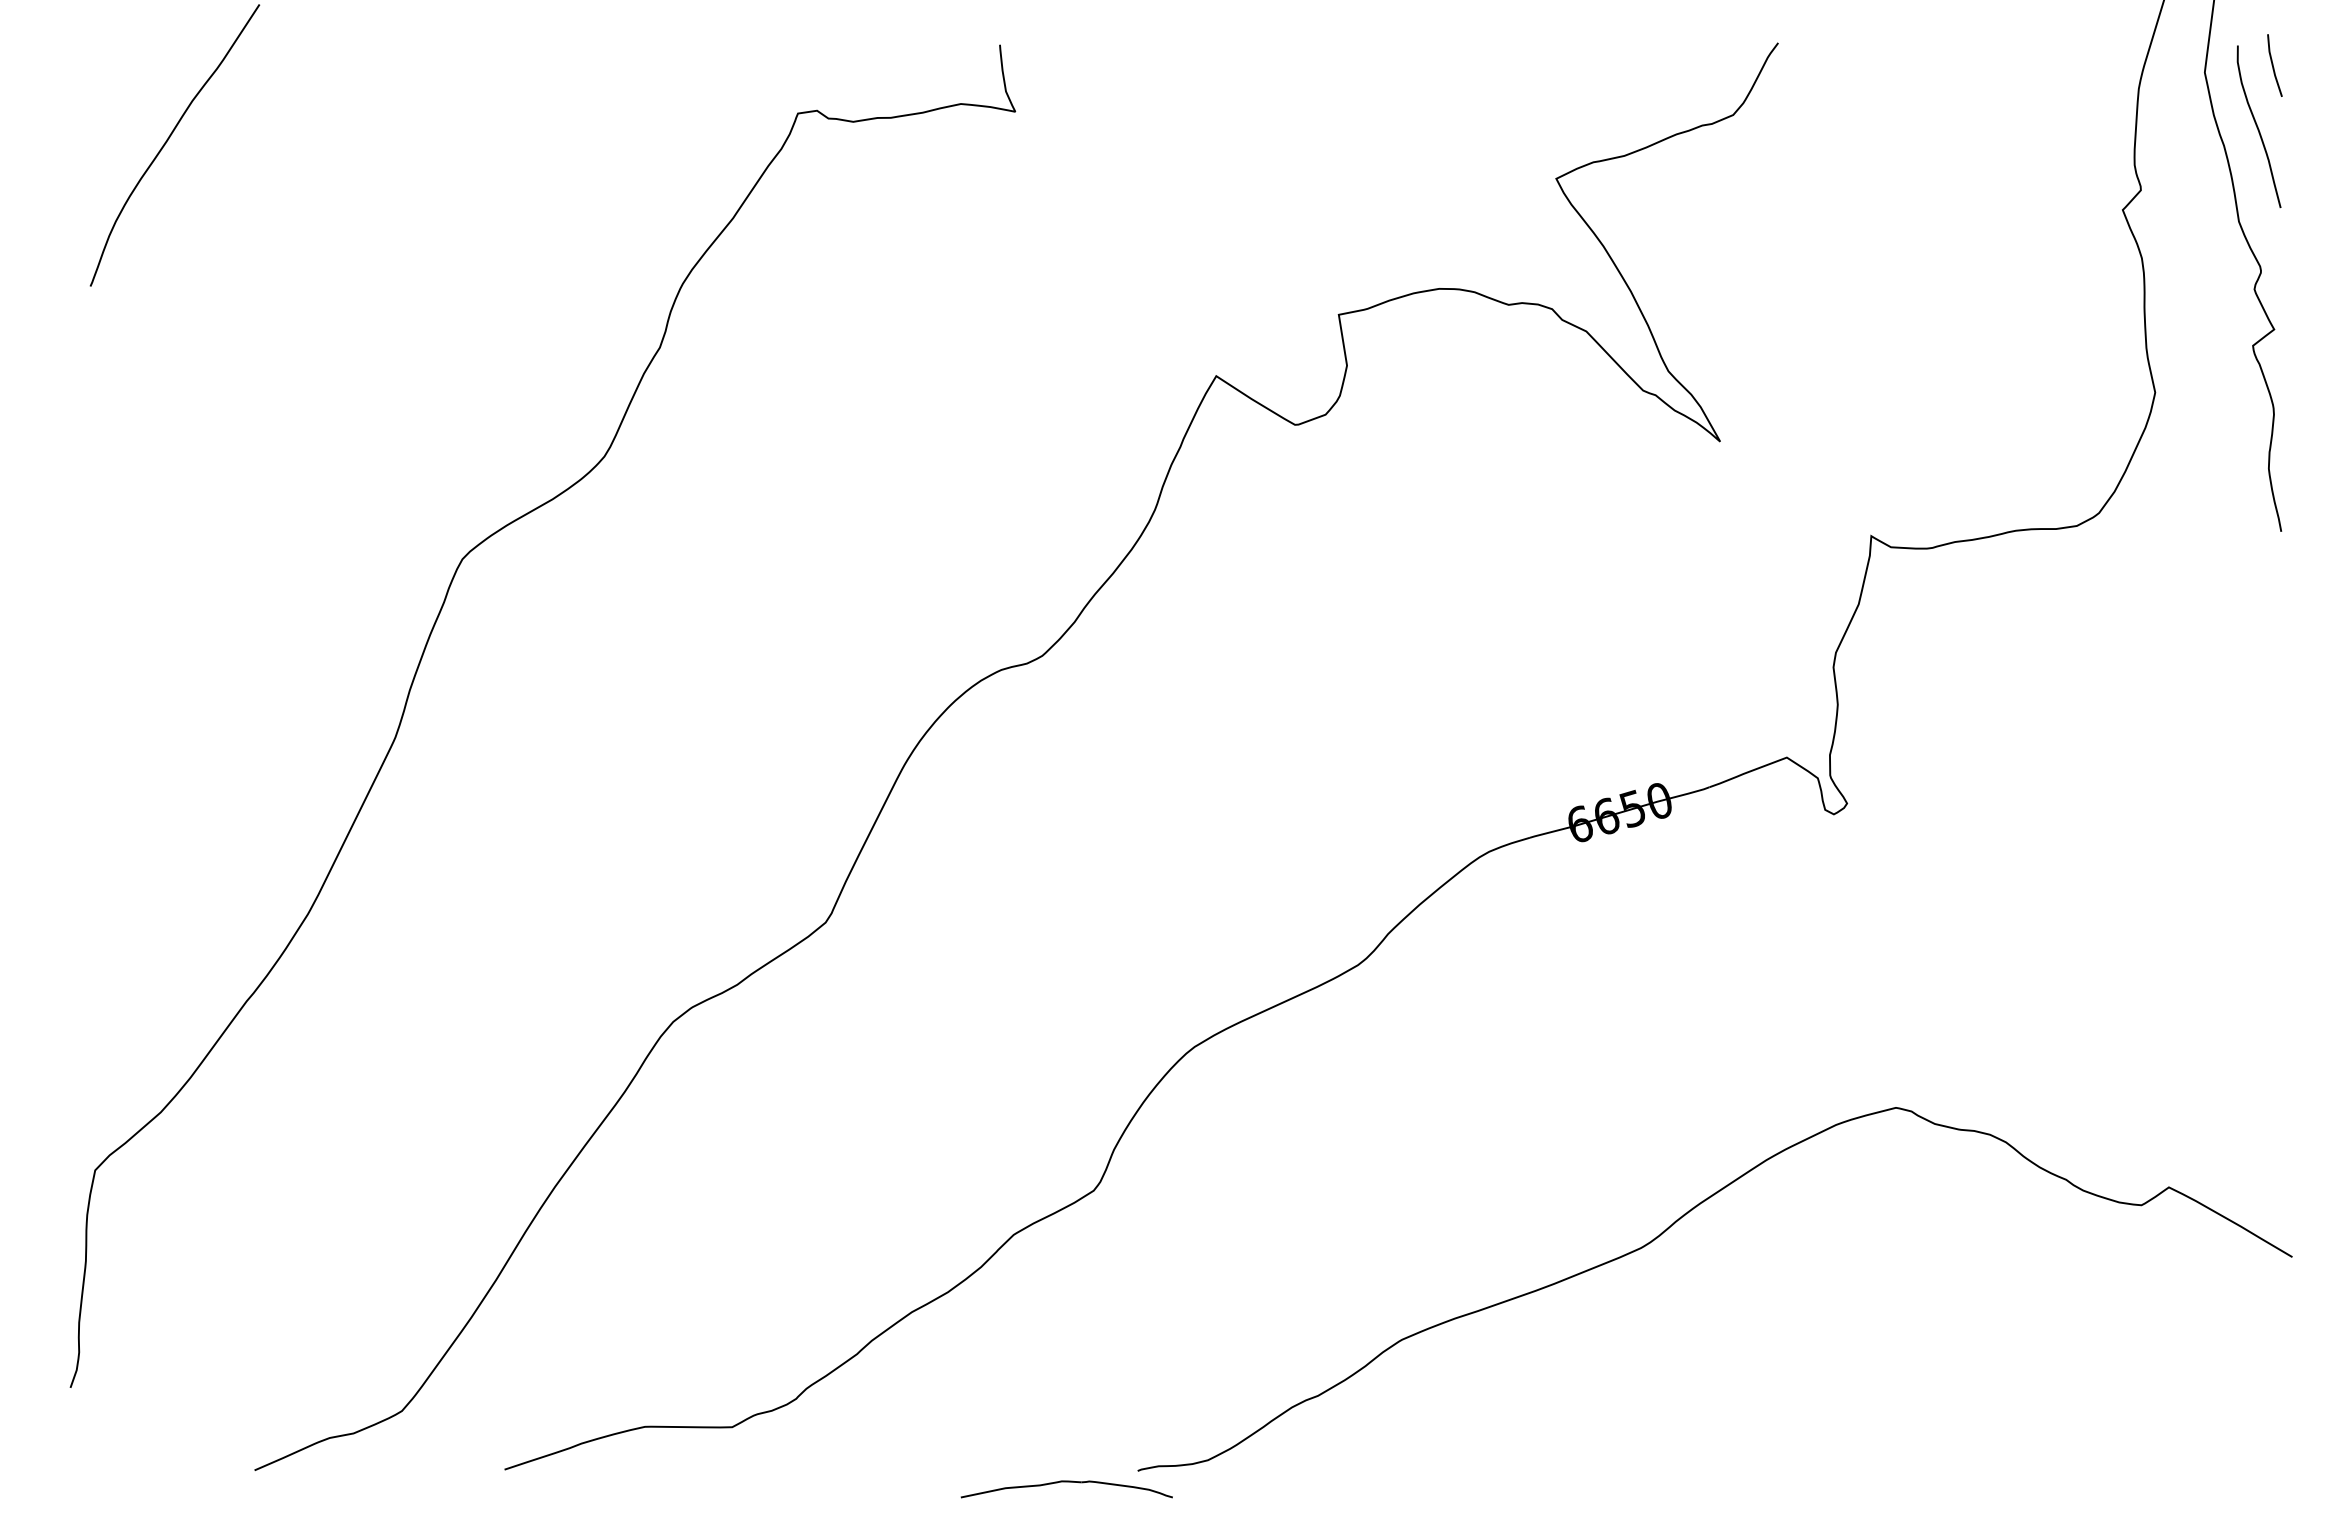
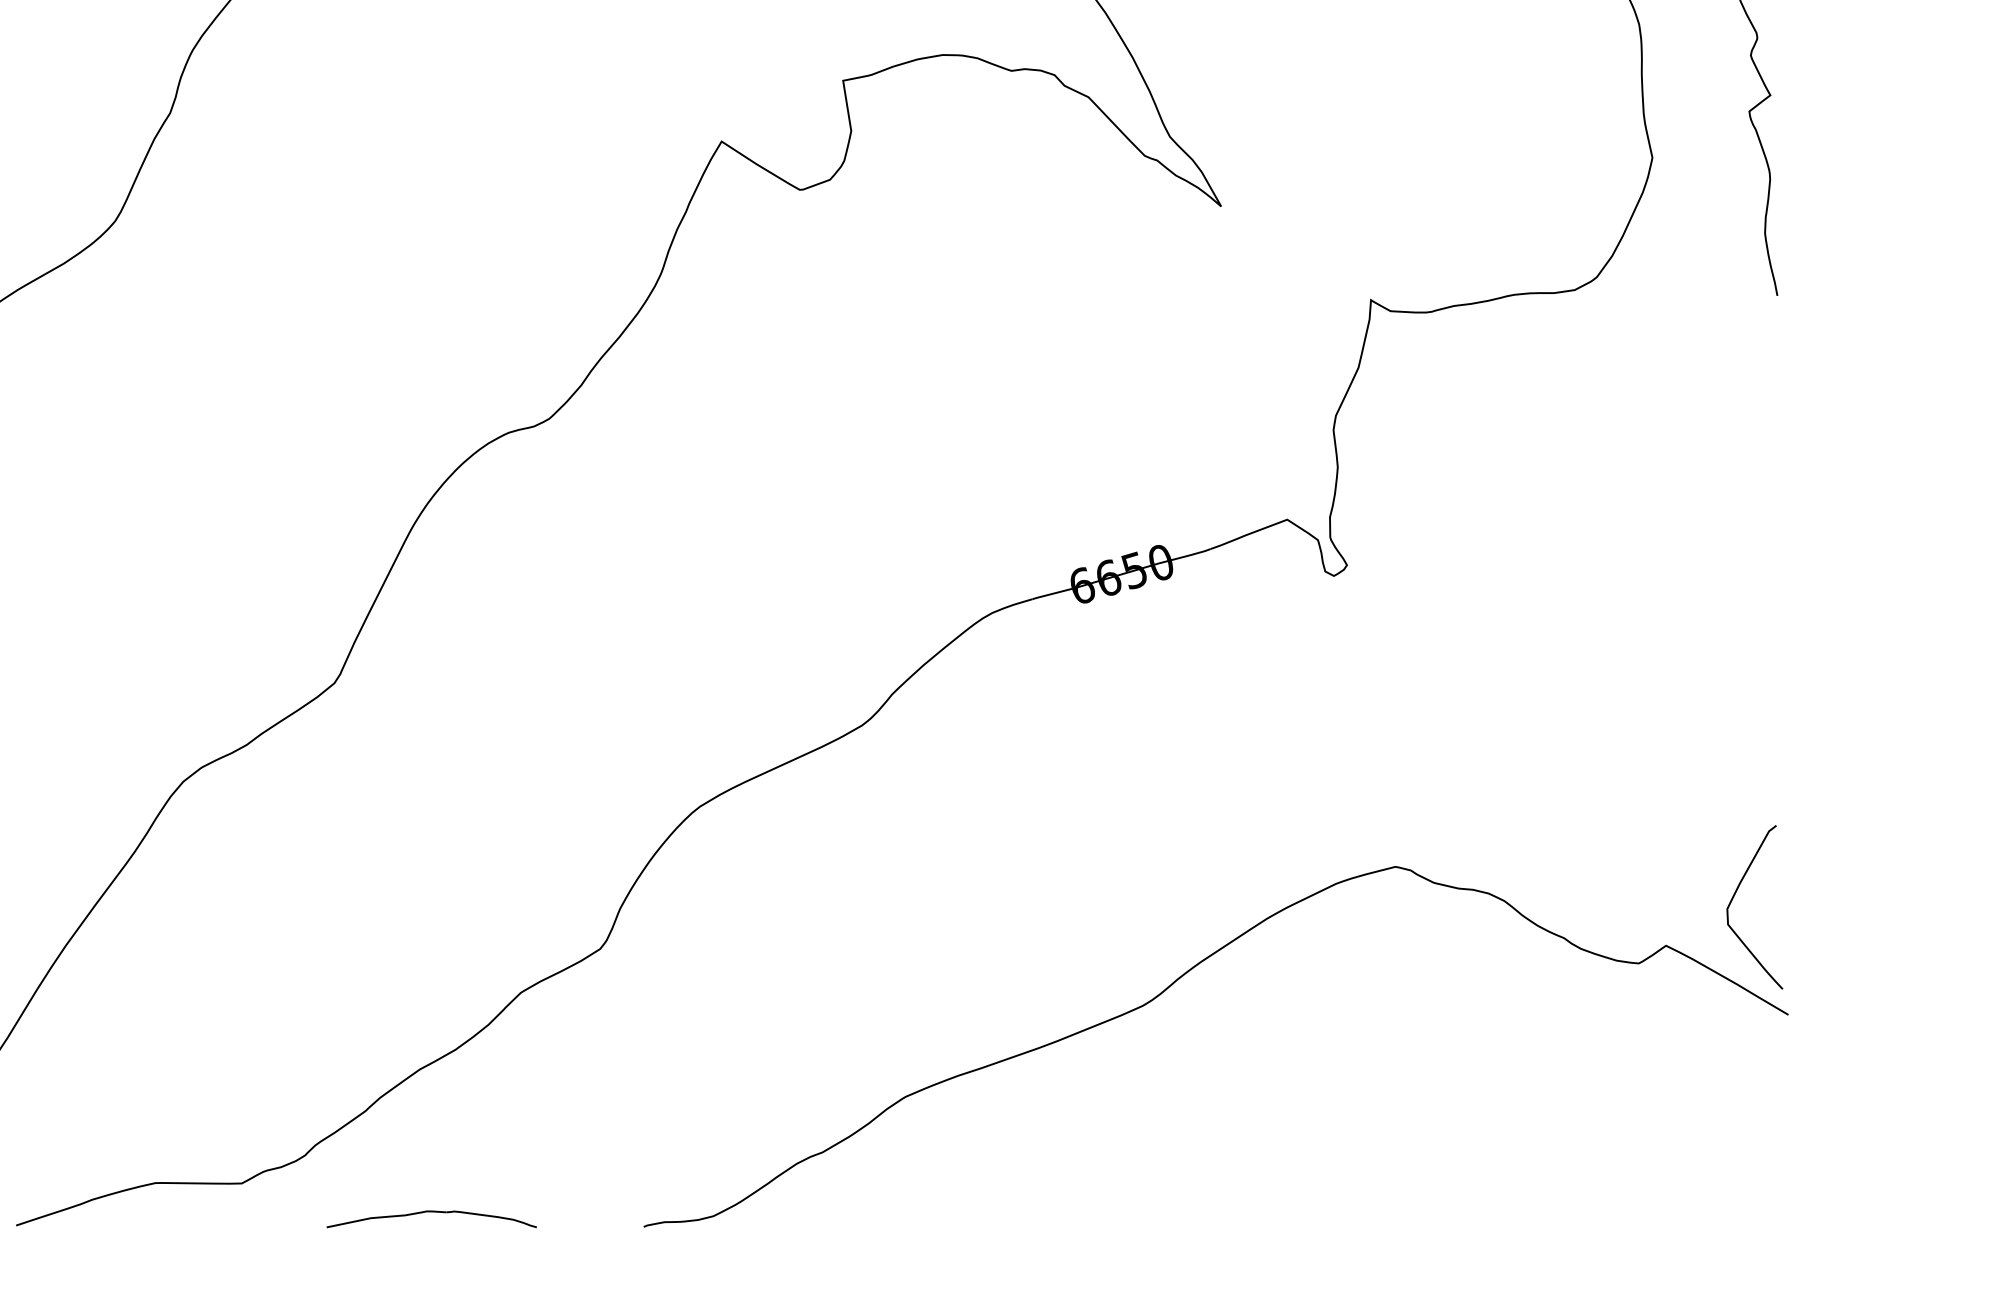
curve: (2238, 1137) -> (1734, 896), added
part: (1066, 1482) -> (431, 1212), moved

